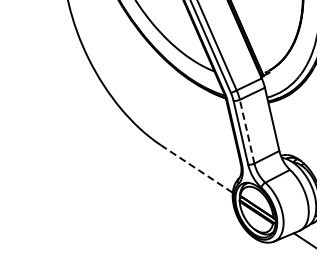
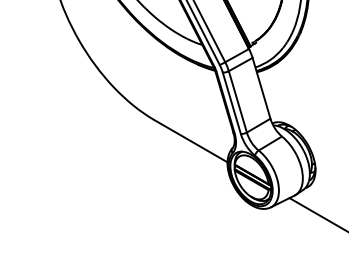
line: (246, 131) -> (237, 101), dashed -> solid
line: (197, 169) -> (191, 141), dashed -> solid

